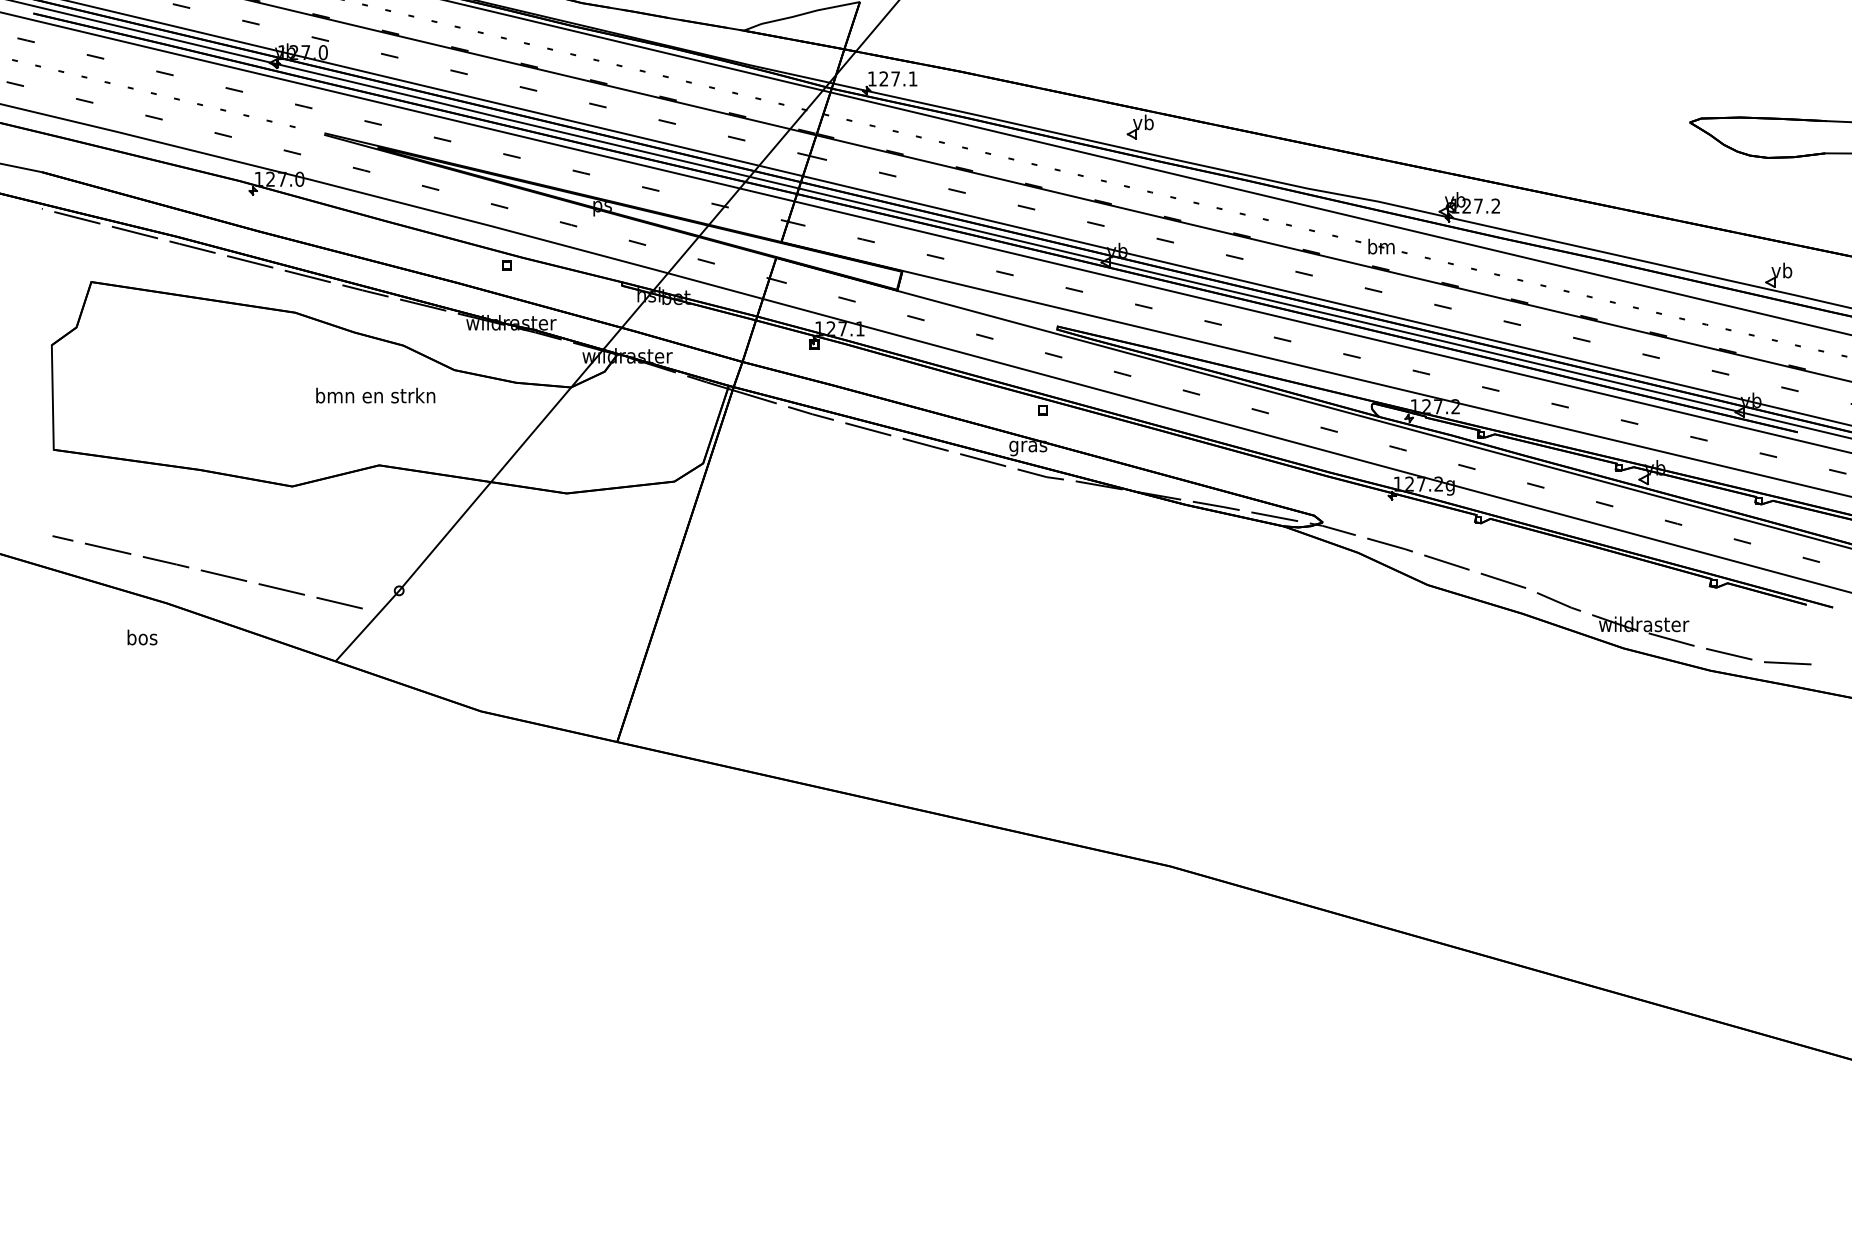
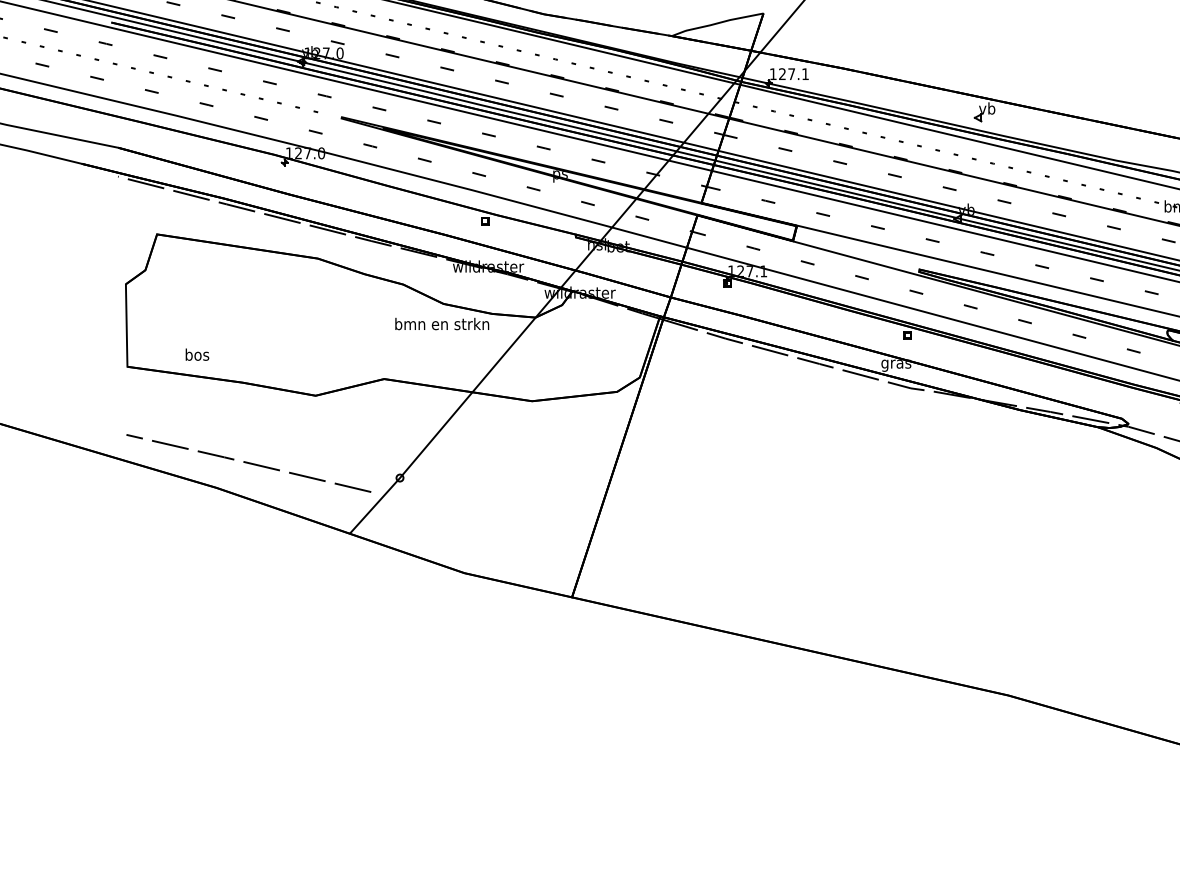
text: (375, 395) -> (442, 323), moved
text: (142, 637) -> (197, 354), moved

